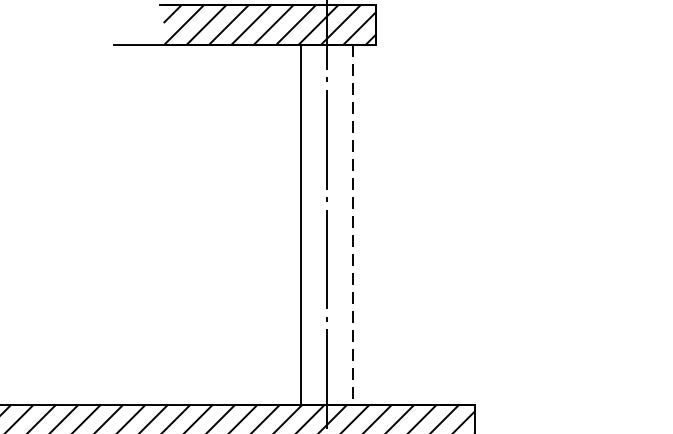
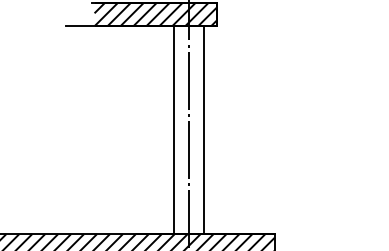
line: (352, 225) -> (203, 130), dashed -> solid

